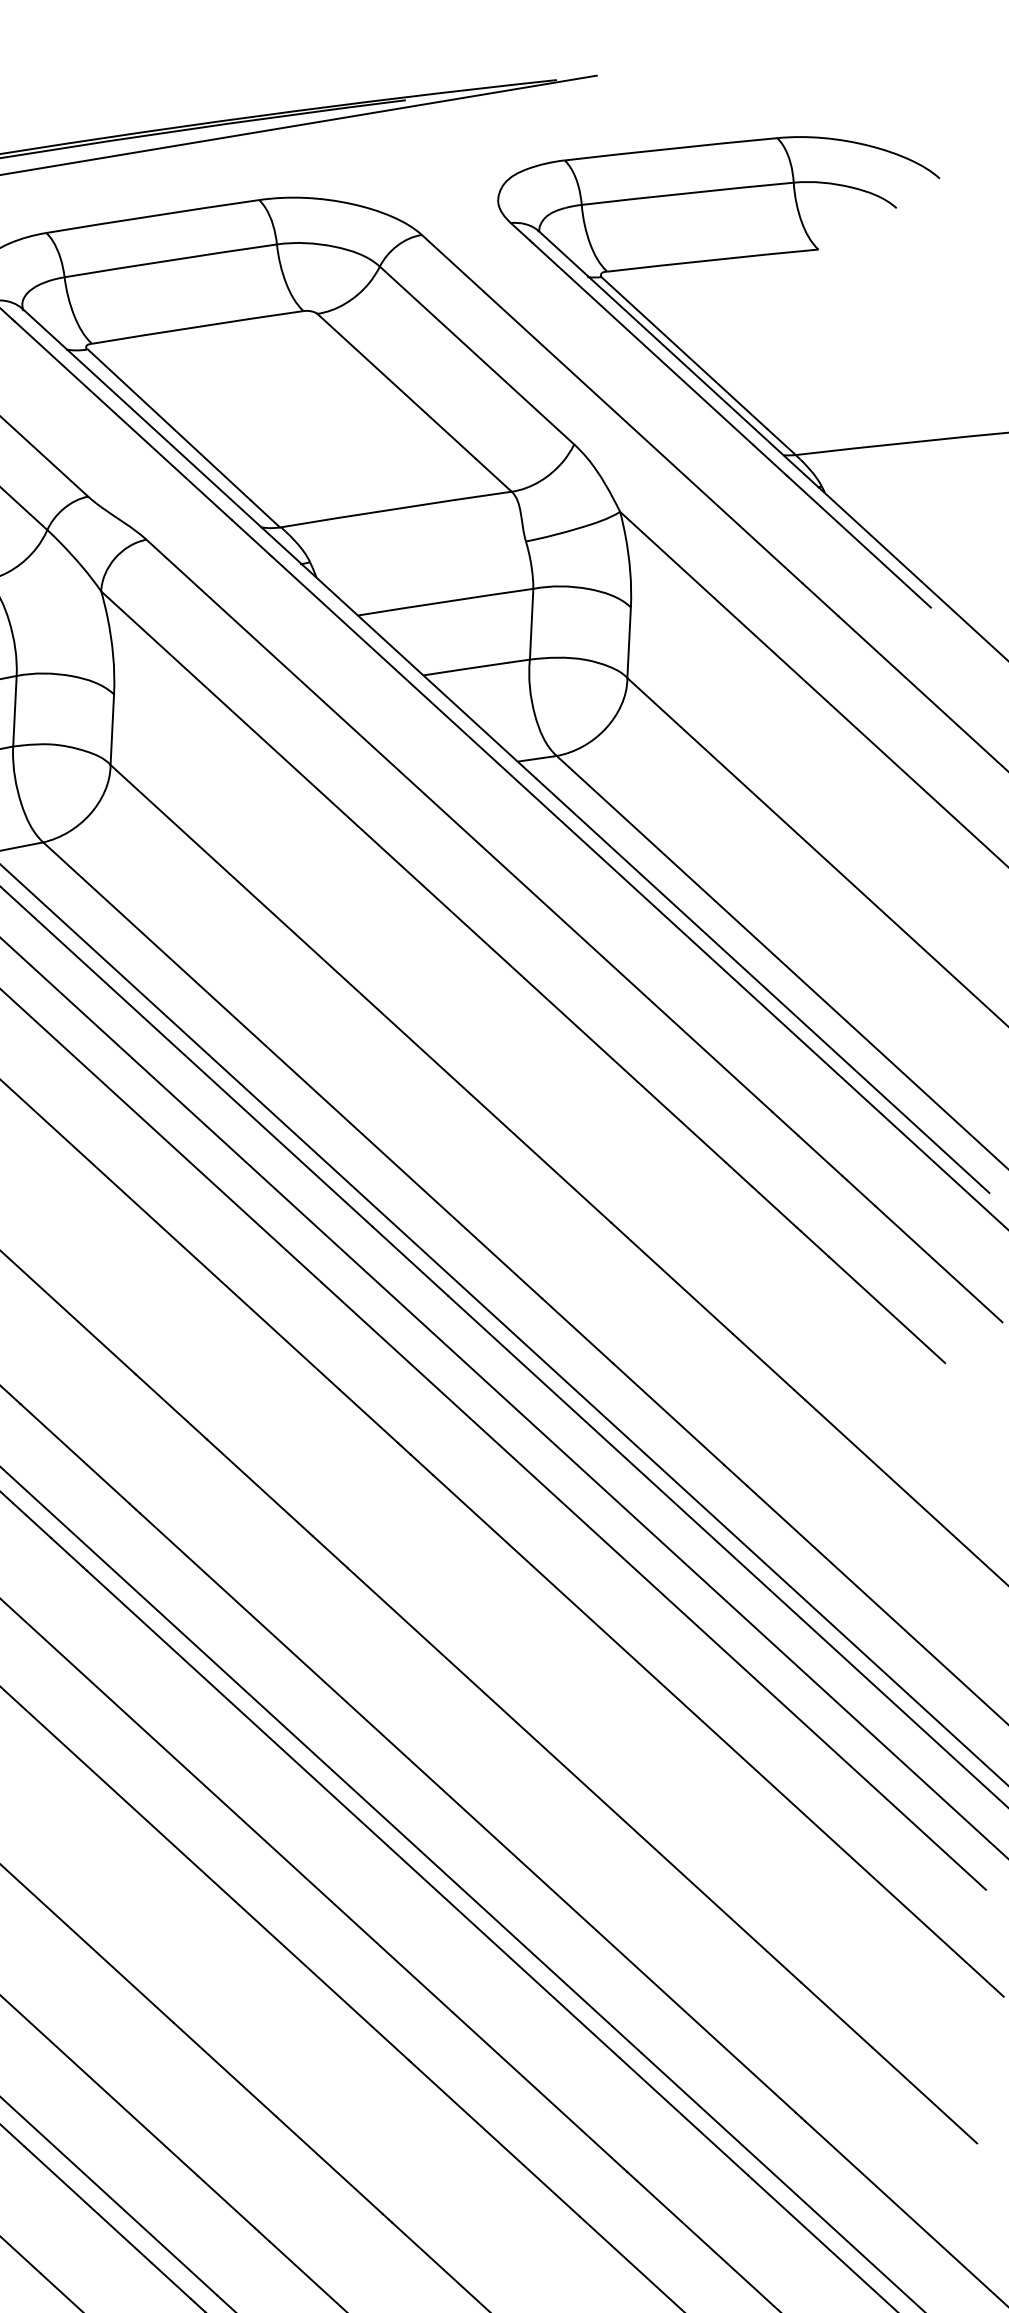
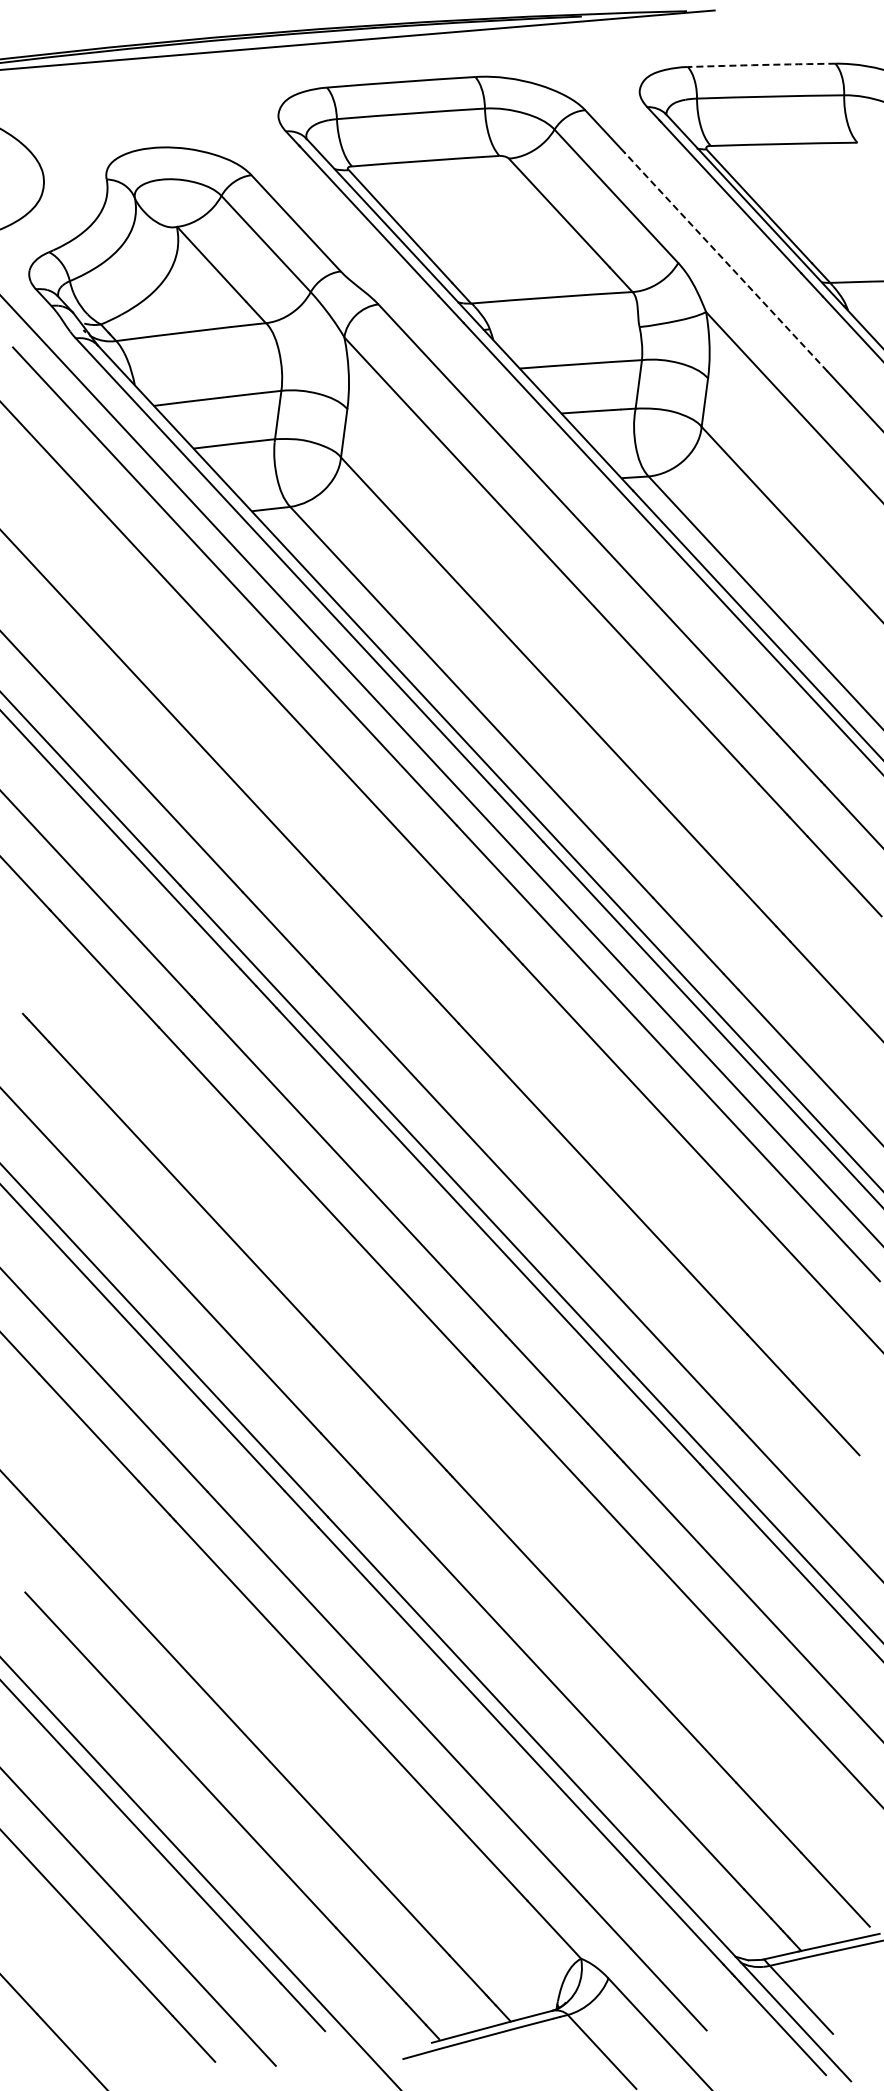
arc: (670, 149) -> (761, 65), solid -> dashed
line: (642, 436) -> (725, 261), solid -> dashed

